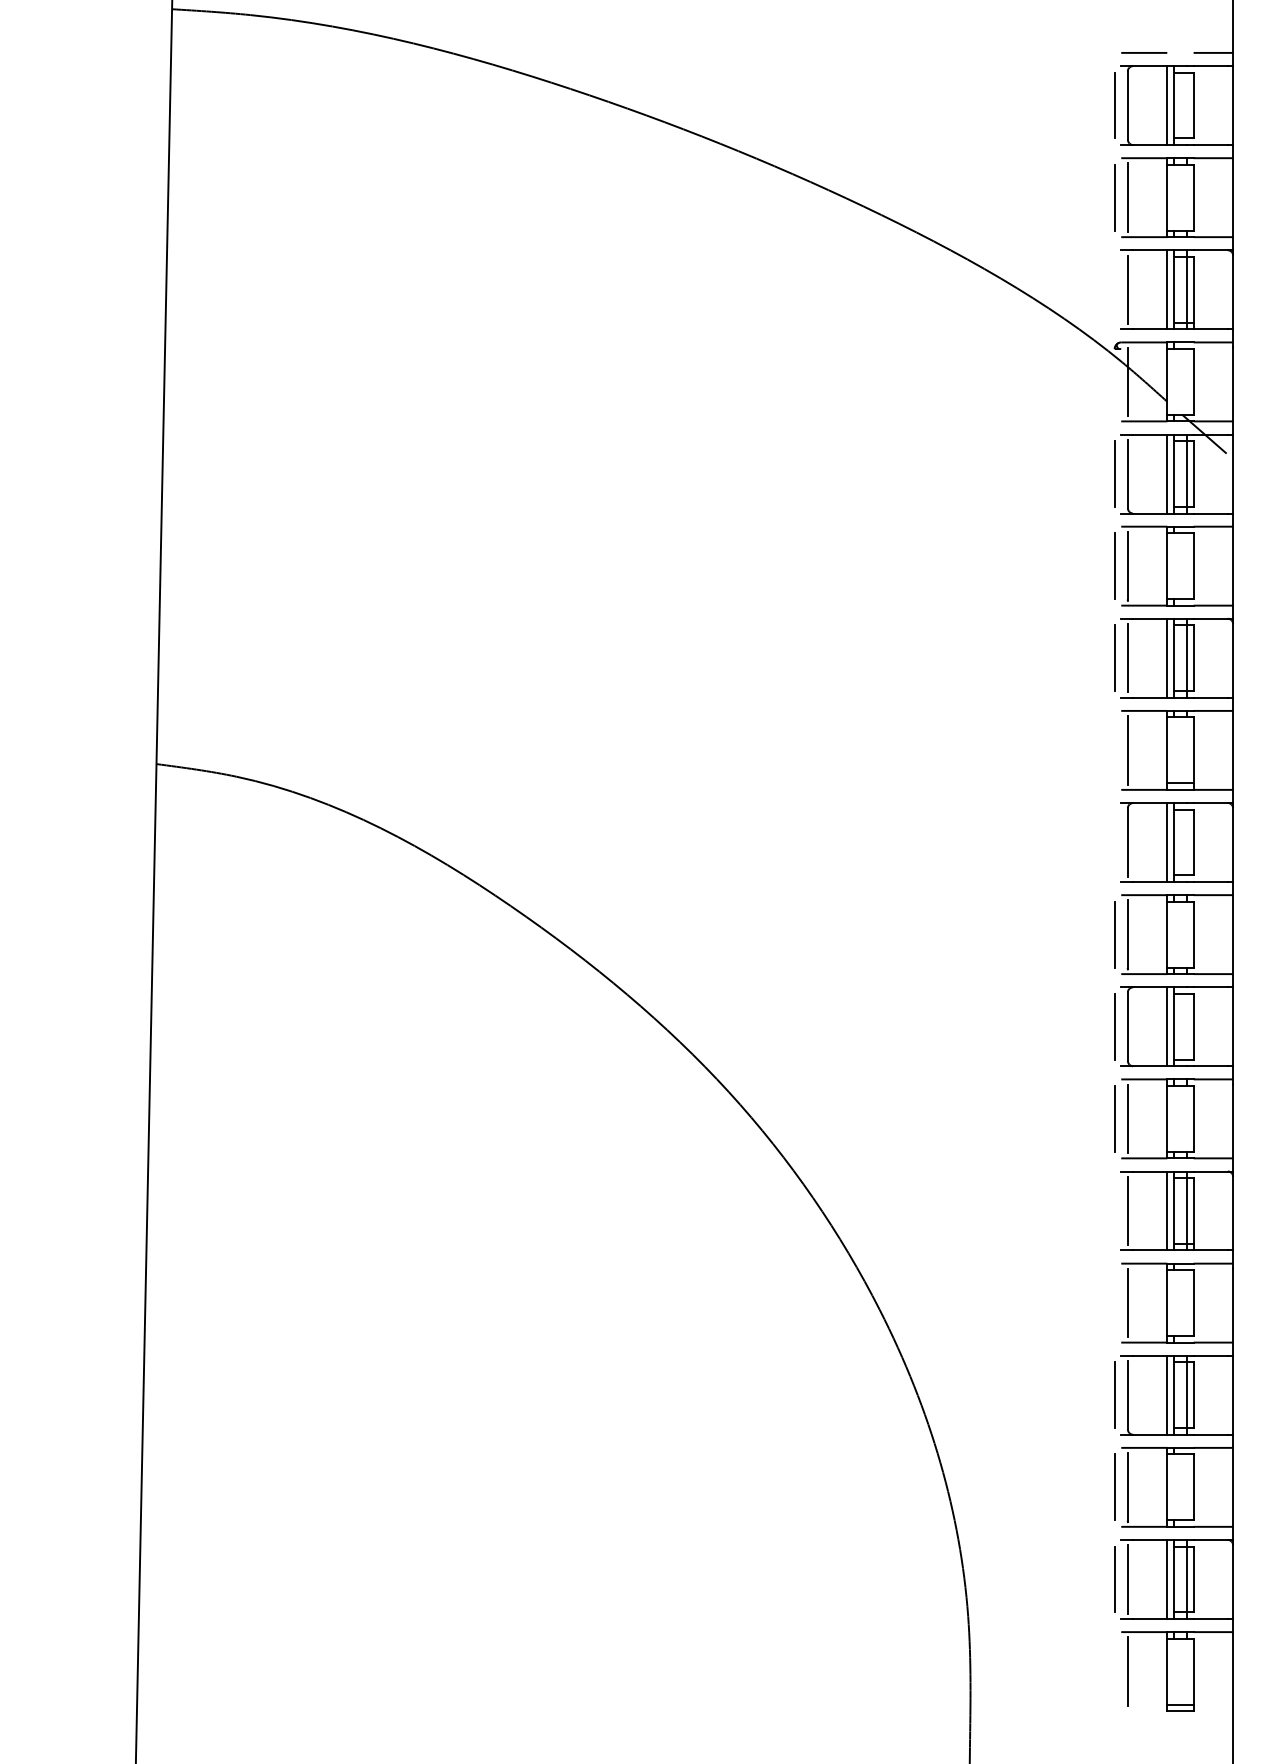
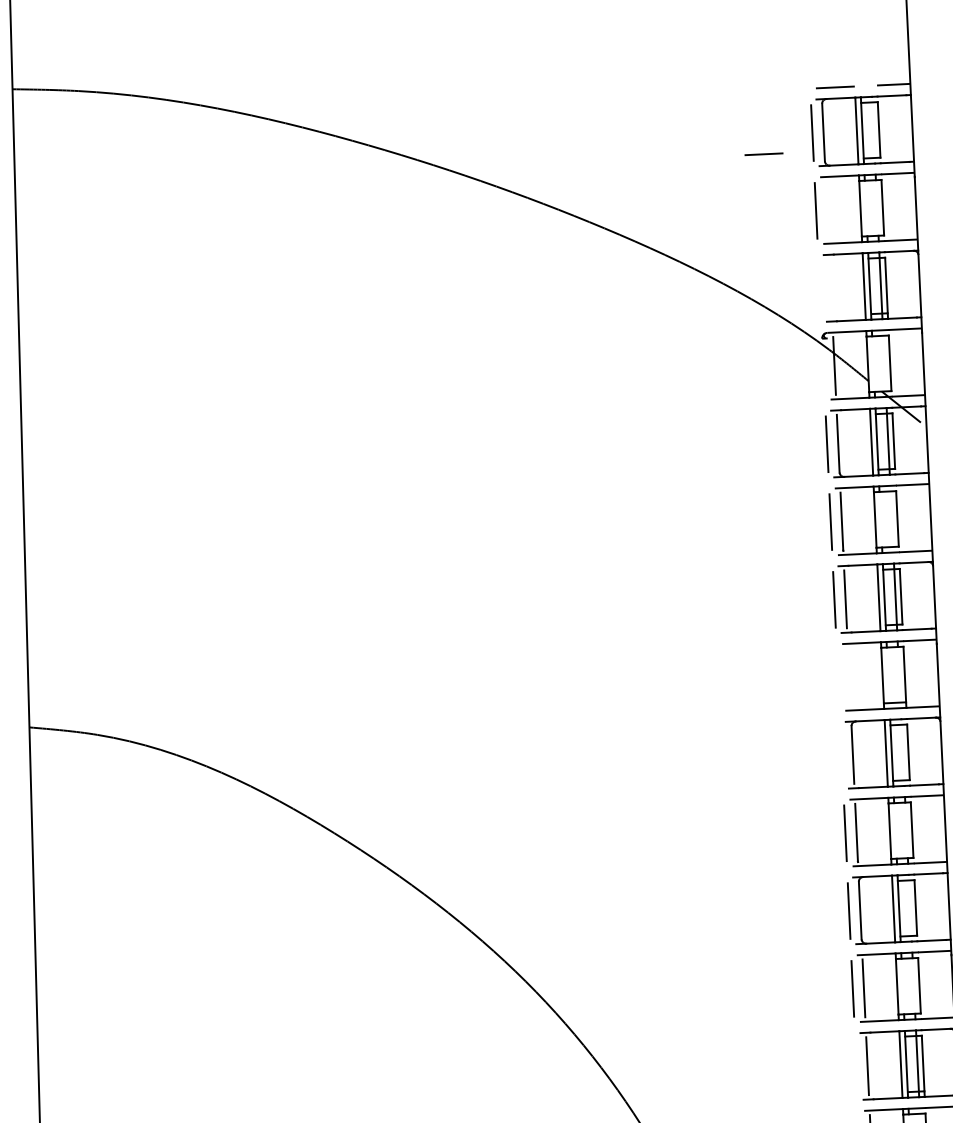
line: (1056, 127) -> (764, 153), added
line: (1127, 197) -> (826, 210), removed
line: (1127, 289) -> (830, 287), removed
line: (1127, 750) -> (848, 677), removed

